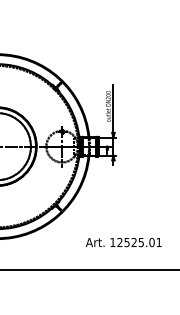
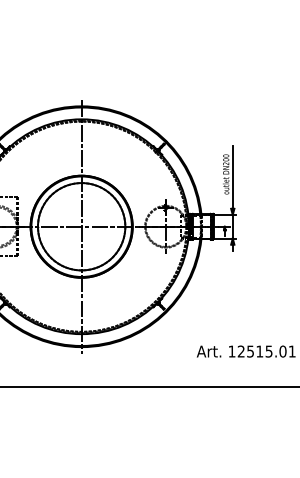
text: (133, 242) -> (259, 351), 12525.01 -> 12515.01

